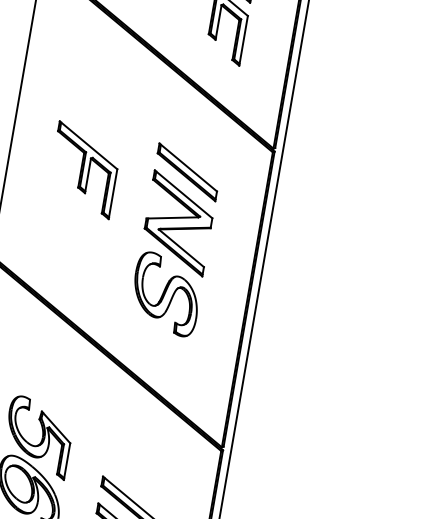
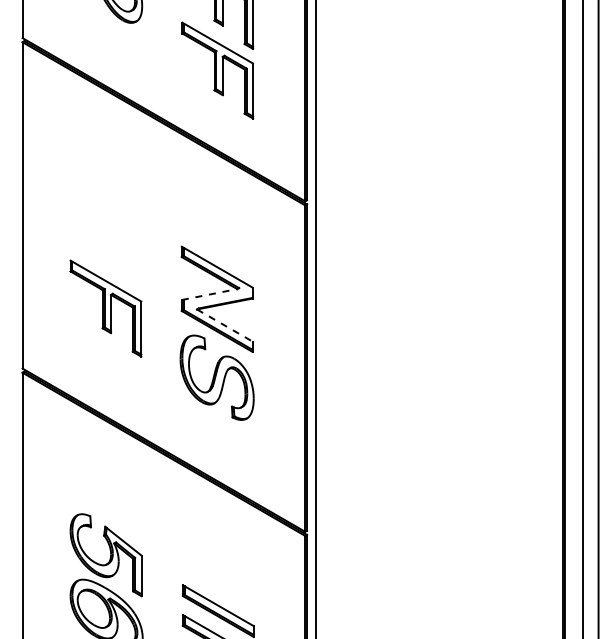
part: (83, 170) -> (105, 308), moved
part: (186, 171) -> (216, 242), removed
line: (173, 218) -> (210, 294), solid -> dashed
line: (182, 248) -> (225, 325), solid -> dashed

